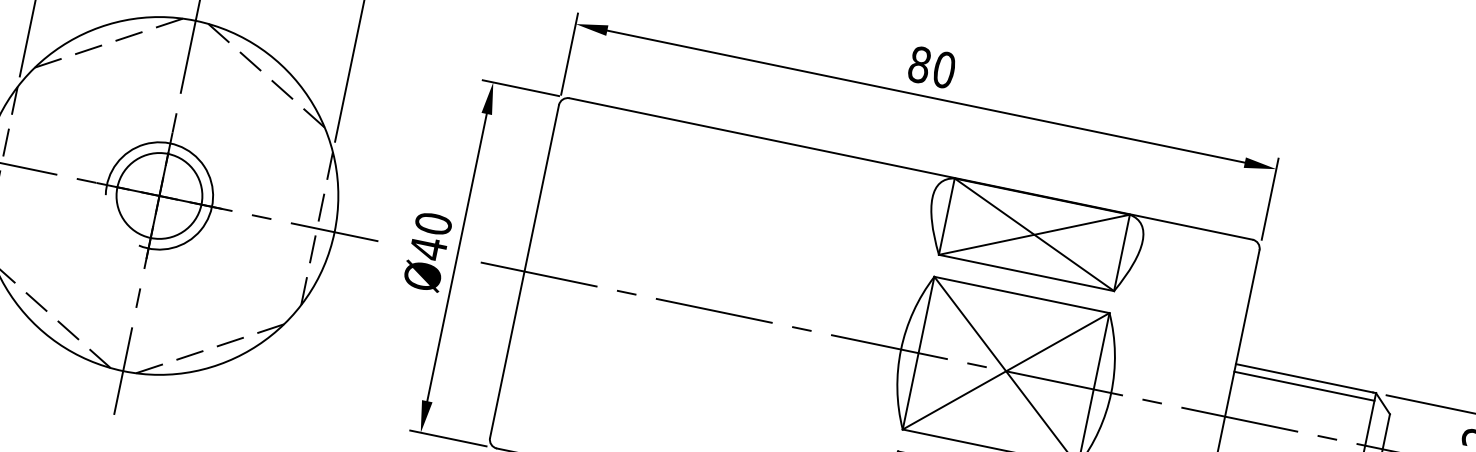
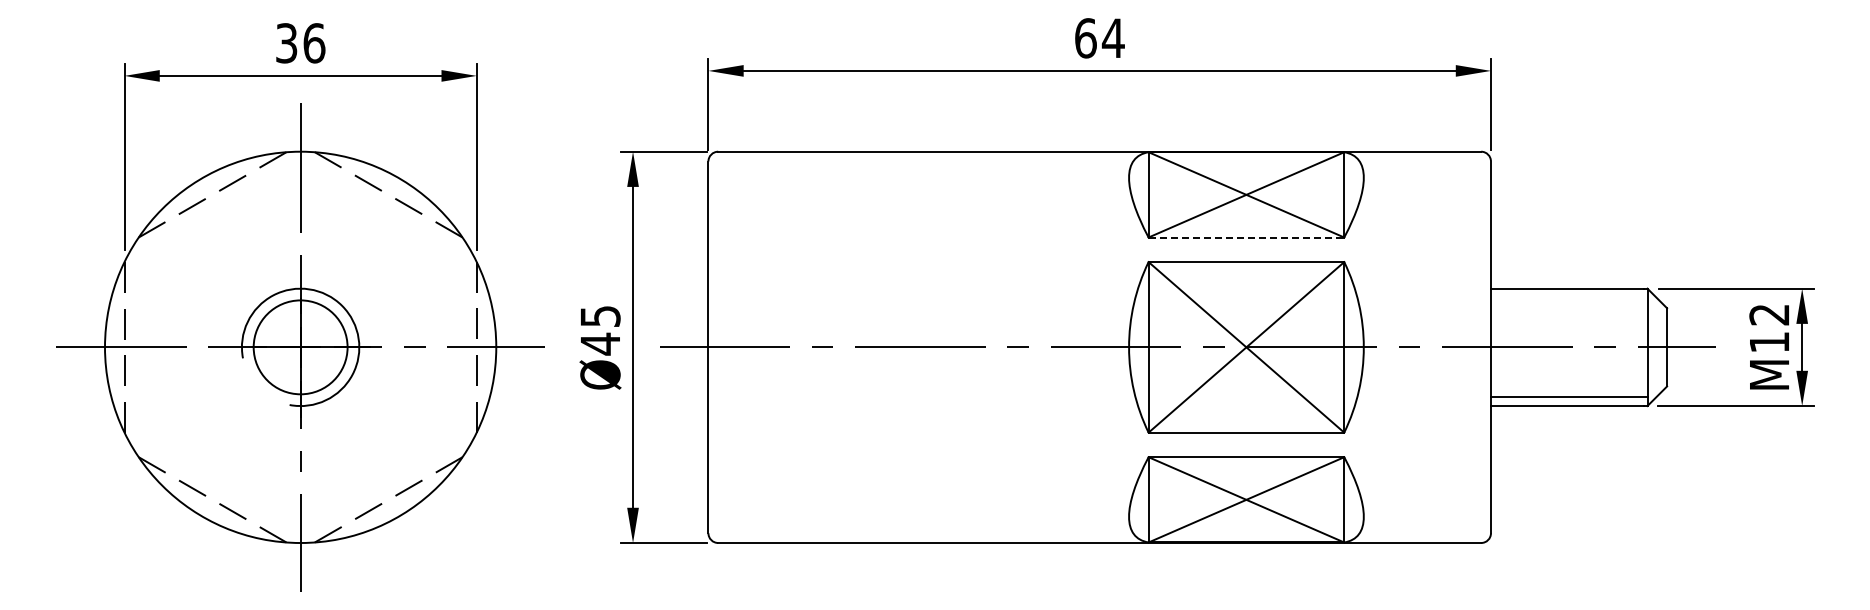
text: (931, 67) -> (1099, 38), 80 -> 64
text: (433, 223) -> (600, 316), Ø40 -> Ø45
line: (1026, 272) -> (1246, 237), solid -> dashed
line: (1303, 386) -> (1568, 297), removed

